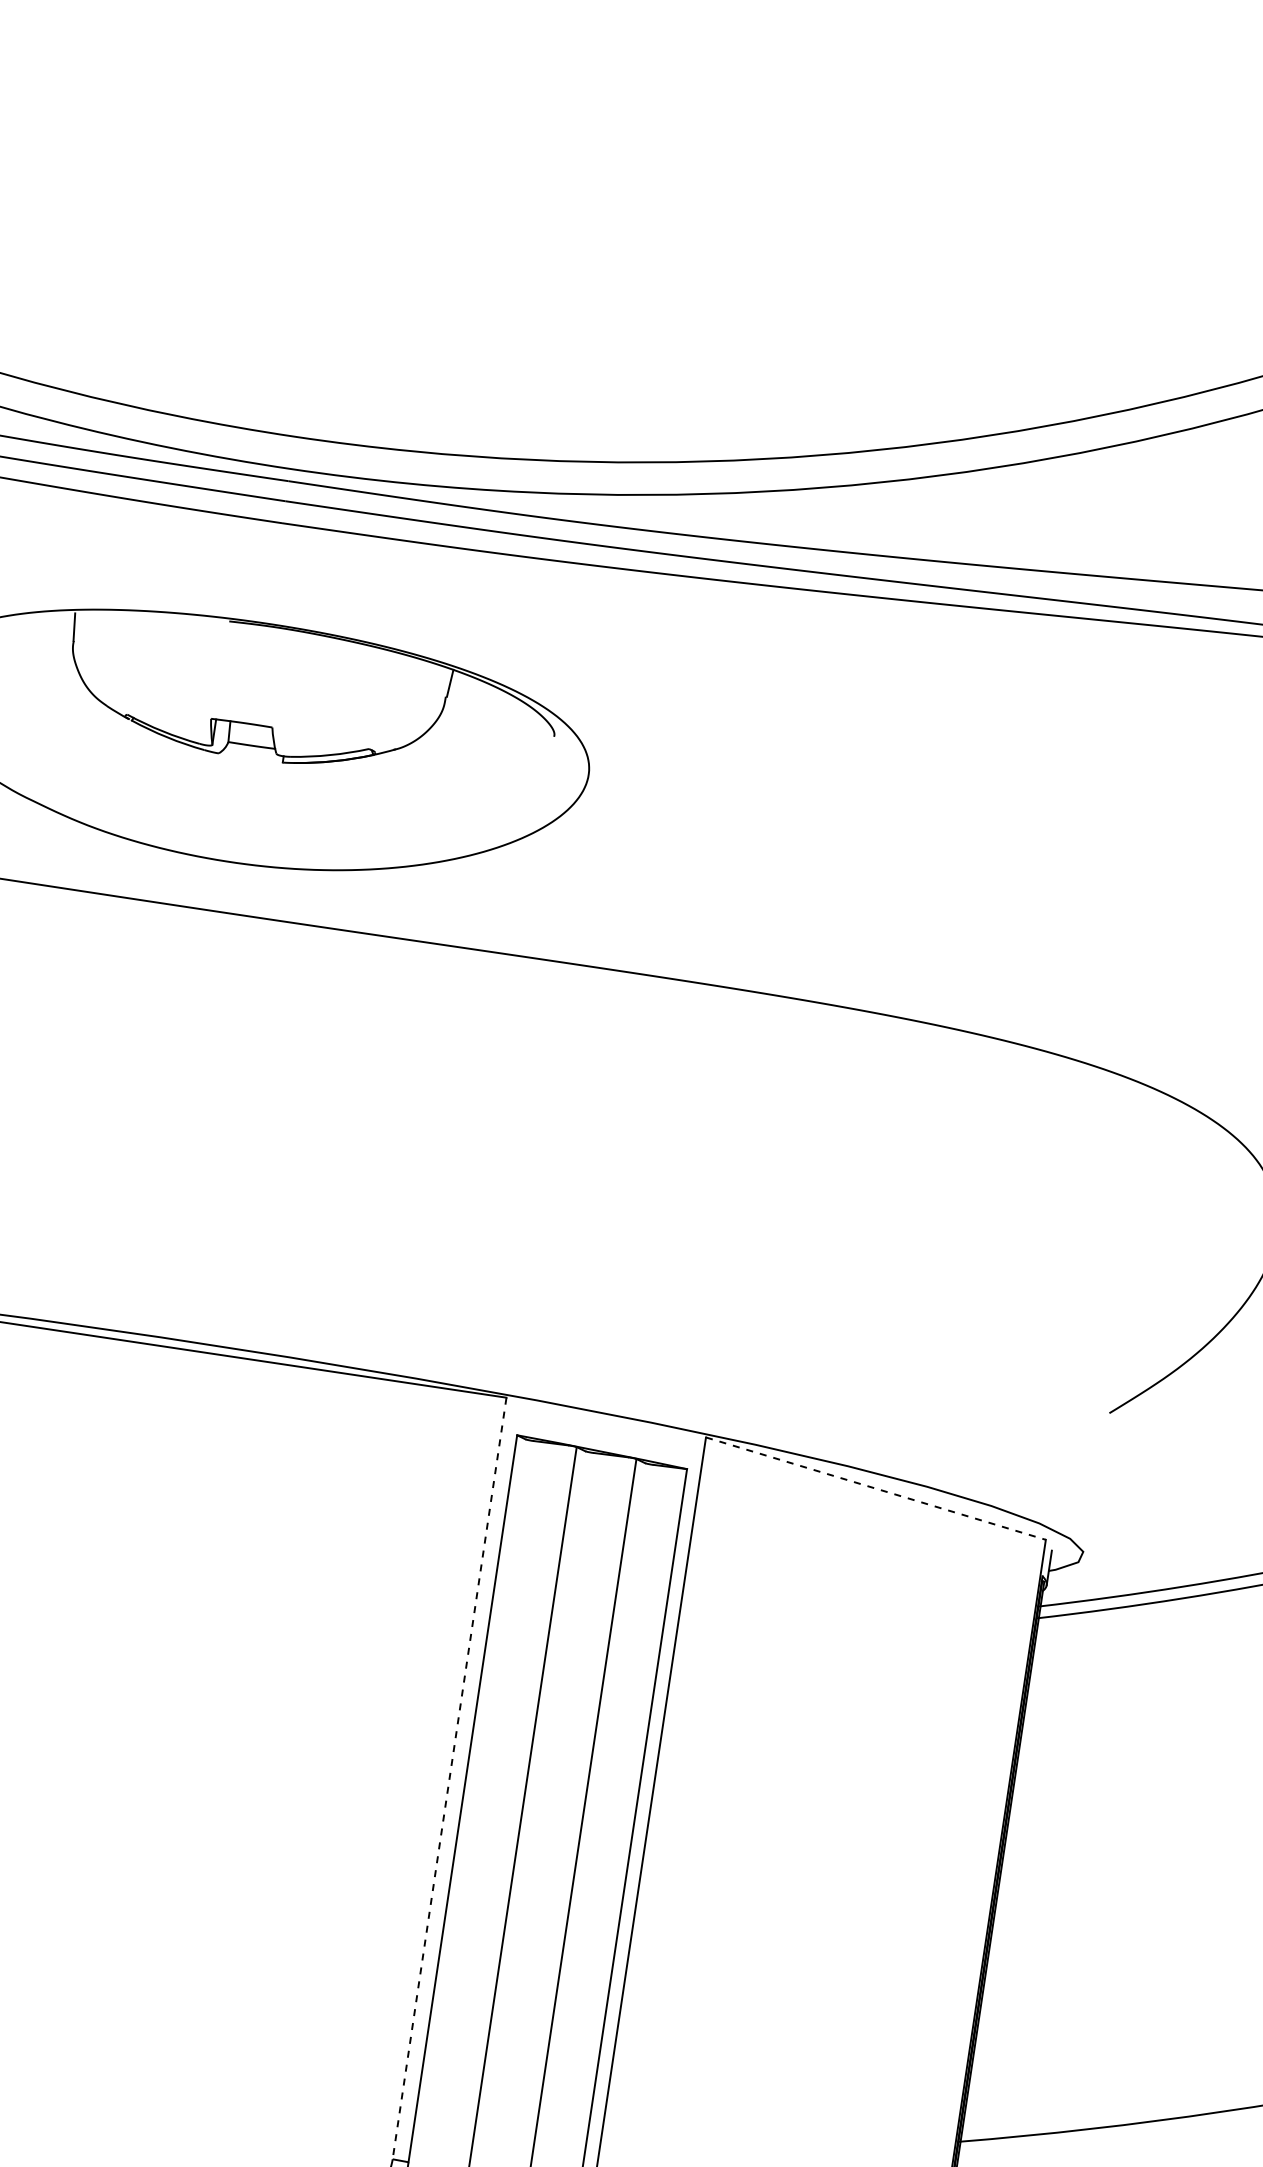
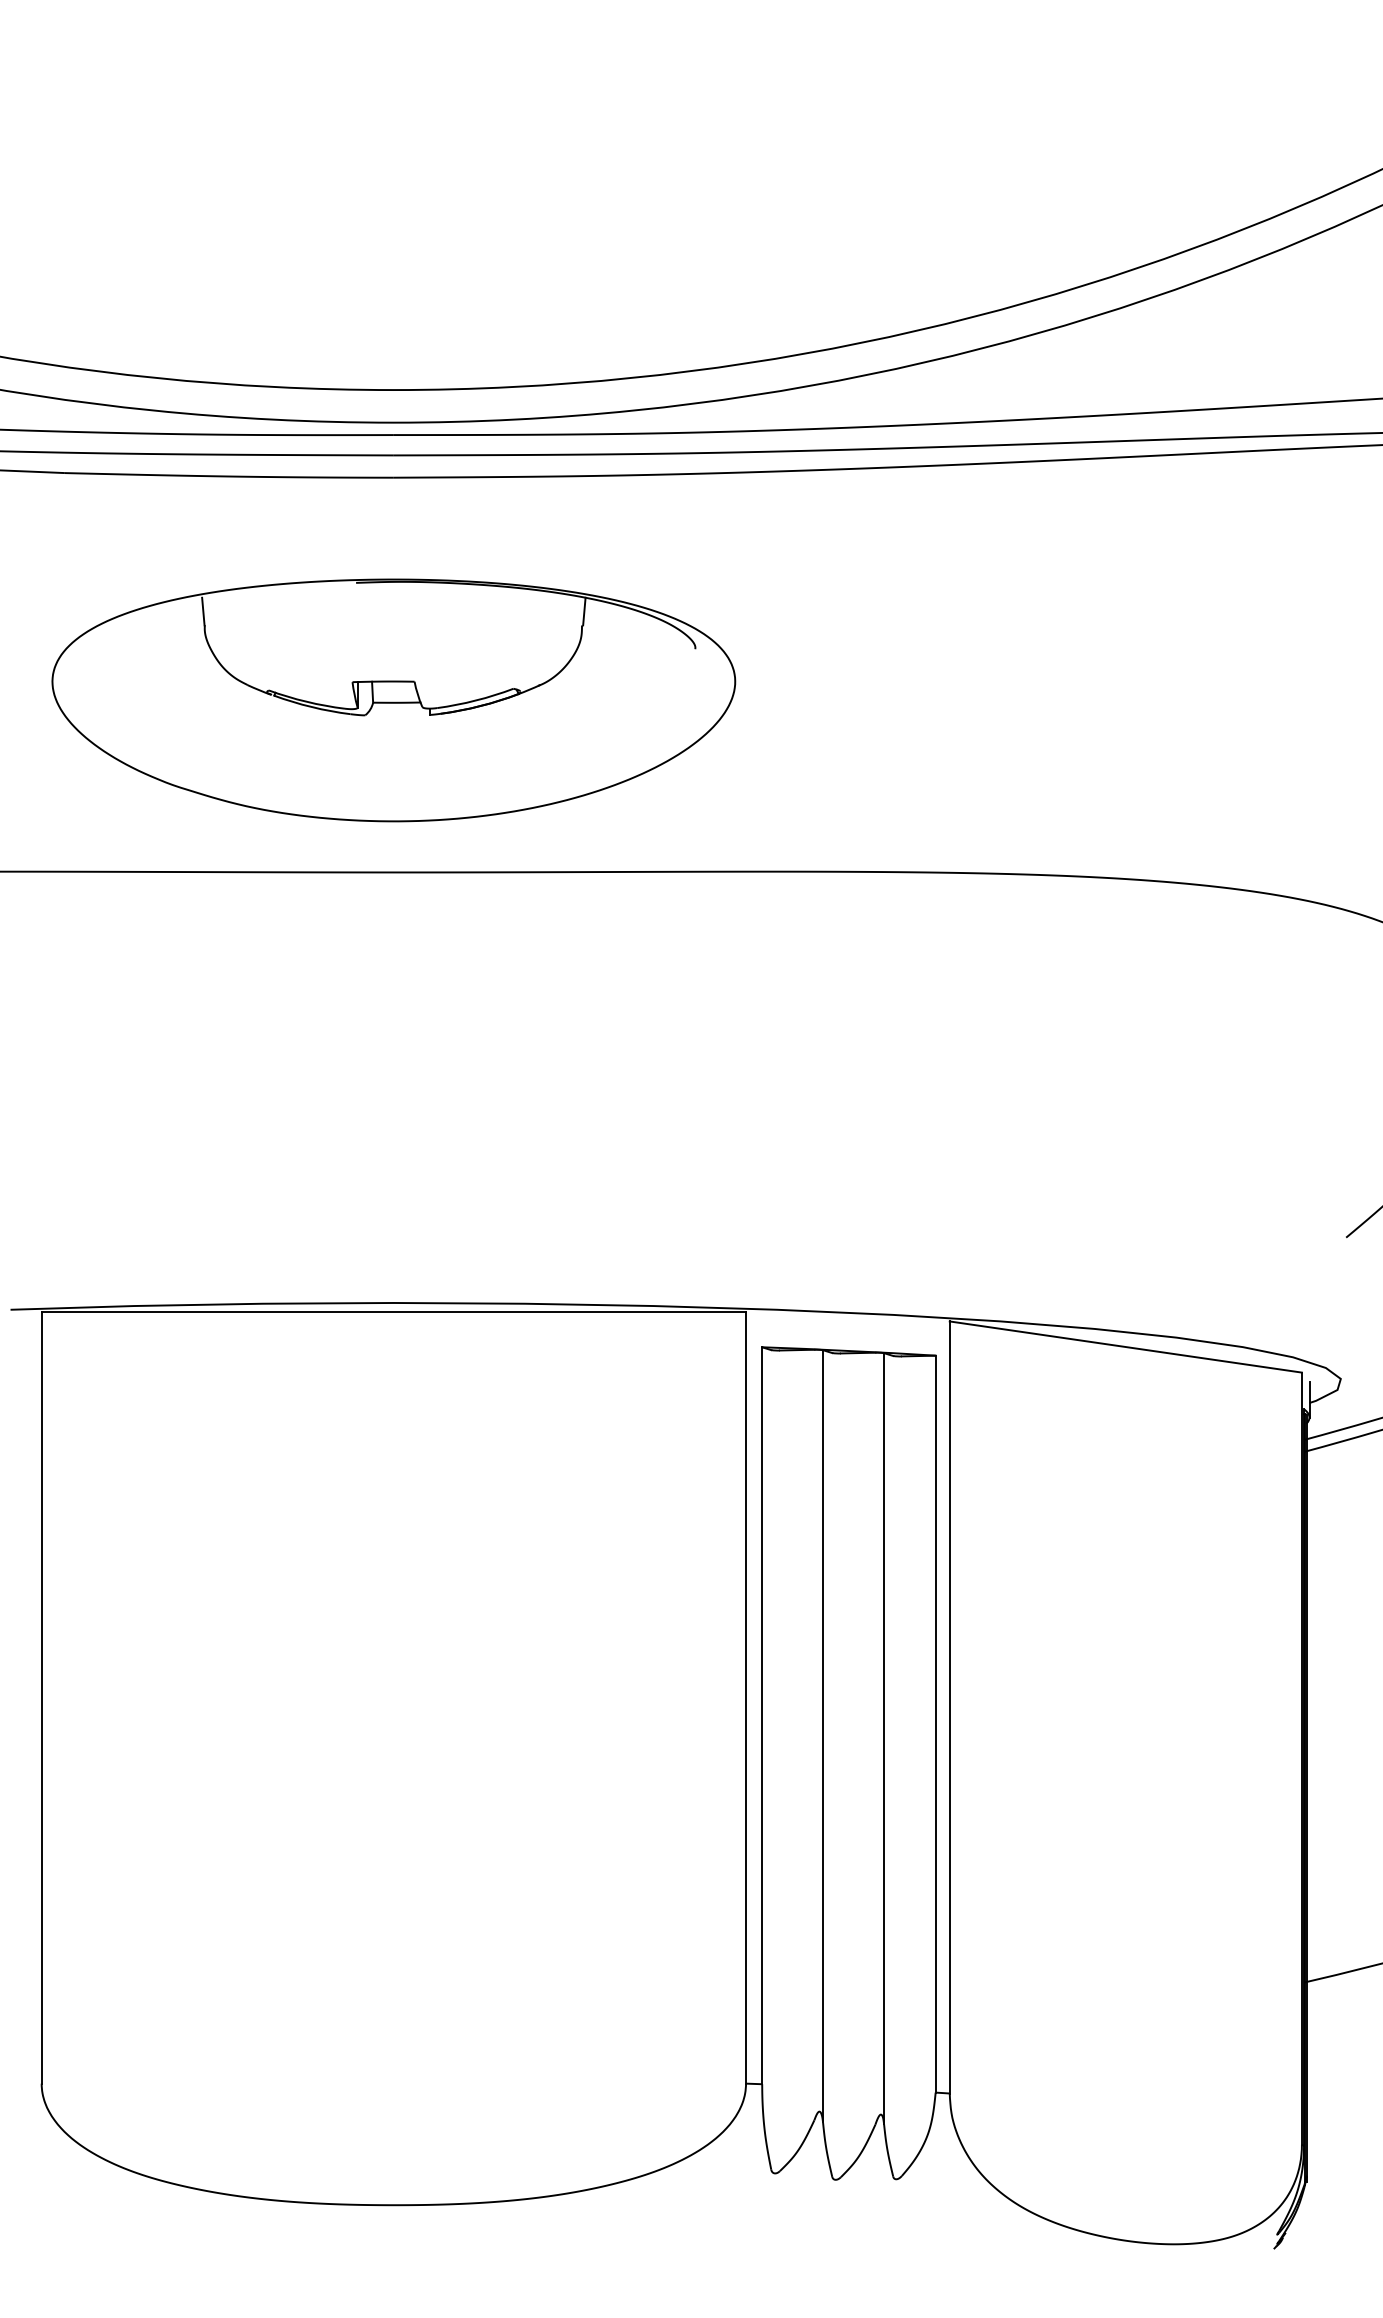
line: (875, 1489) -> (1125, 1347), dashed -> solid
line: (449, 1779) -> (746, 1698), dashed -> solid

